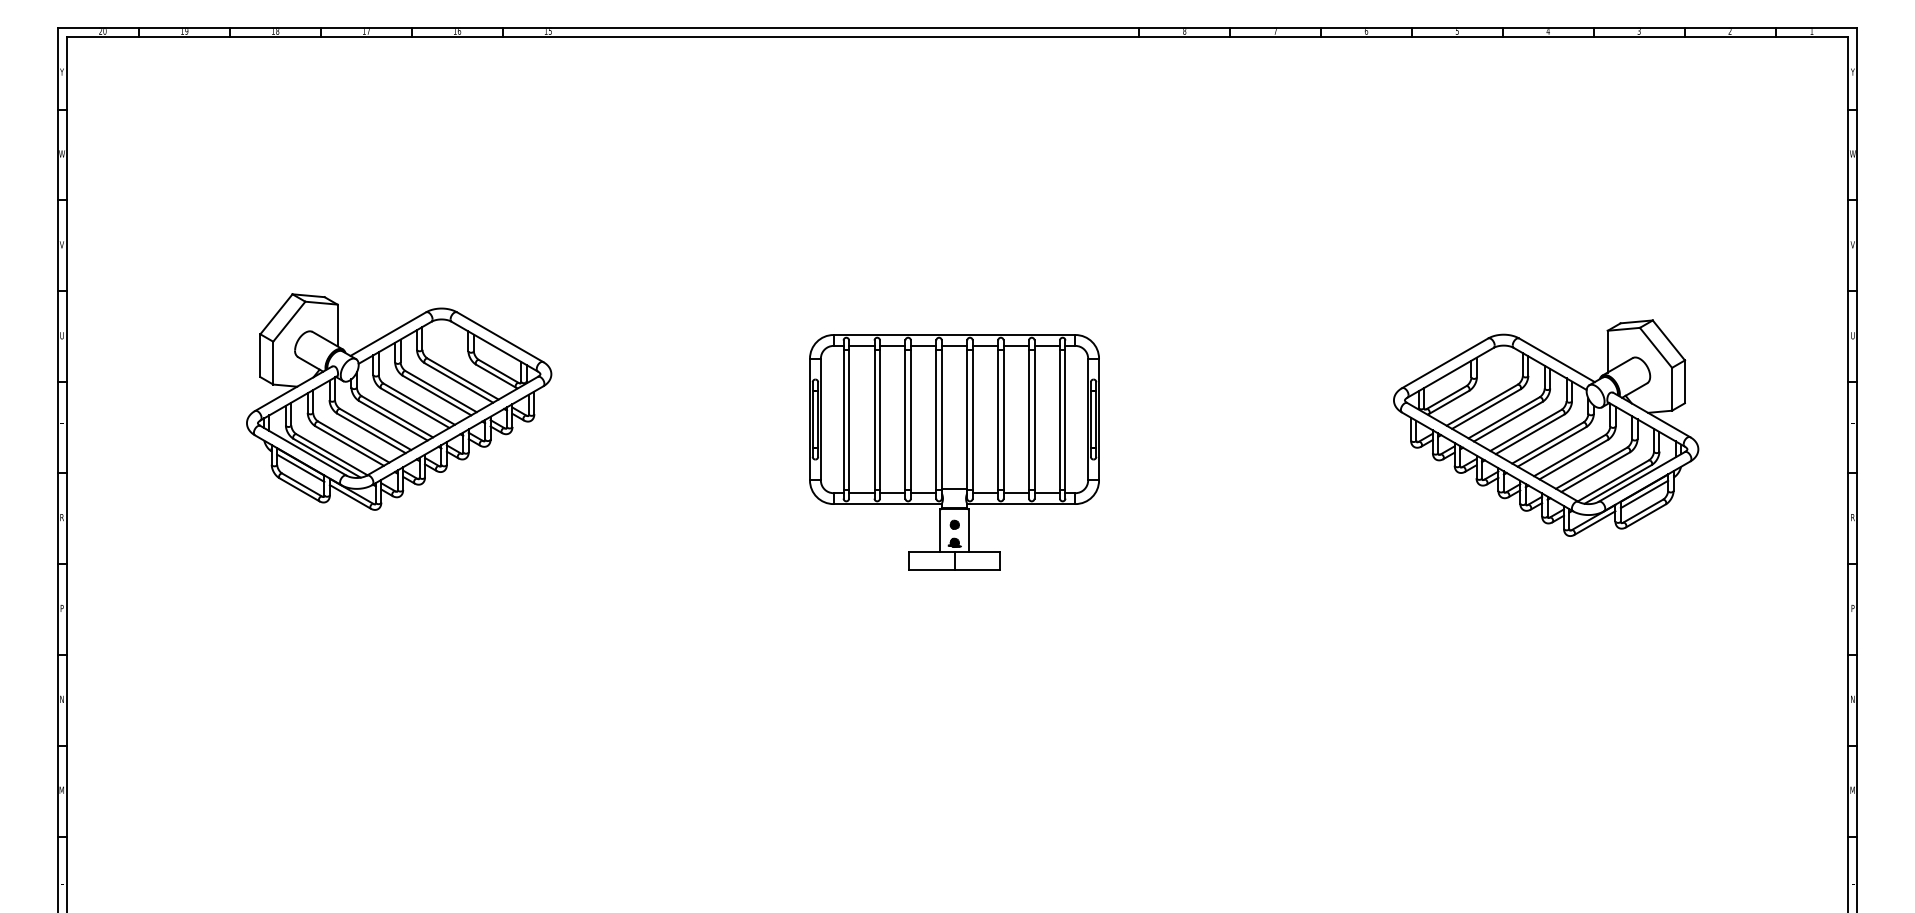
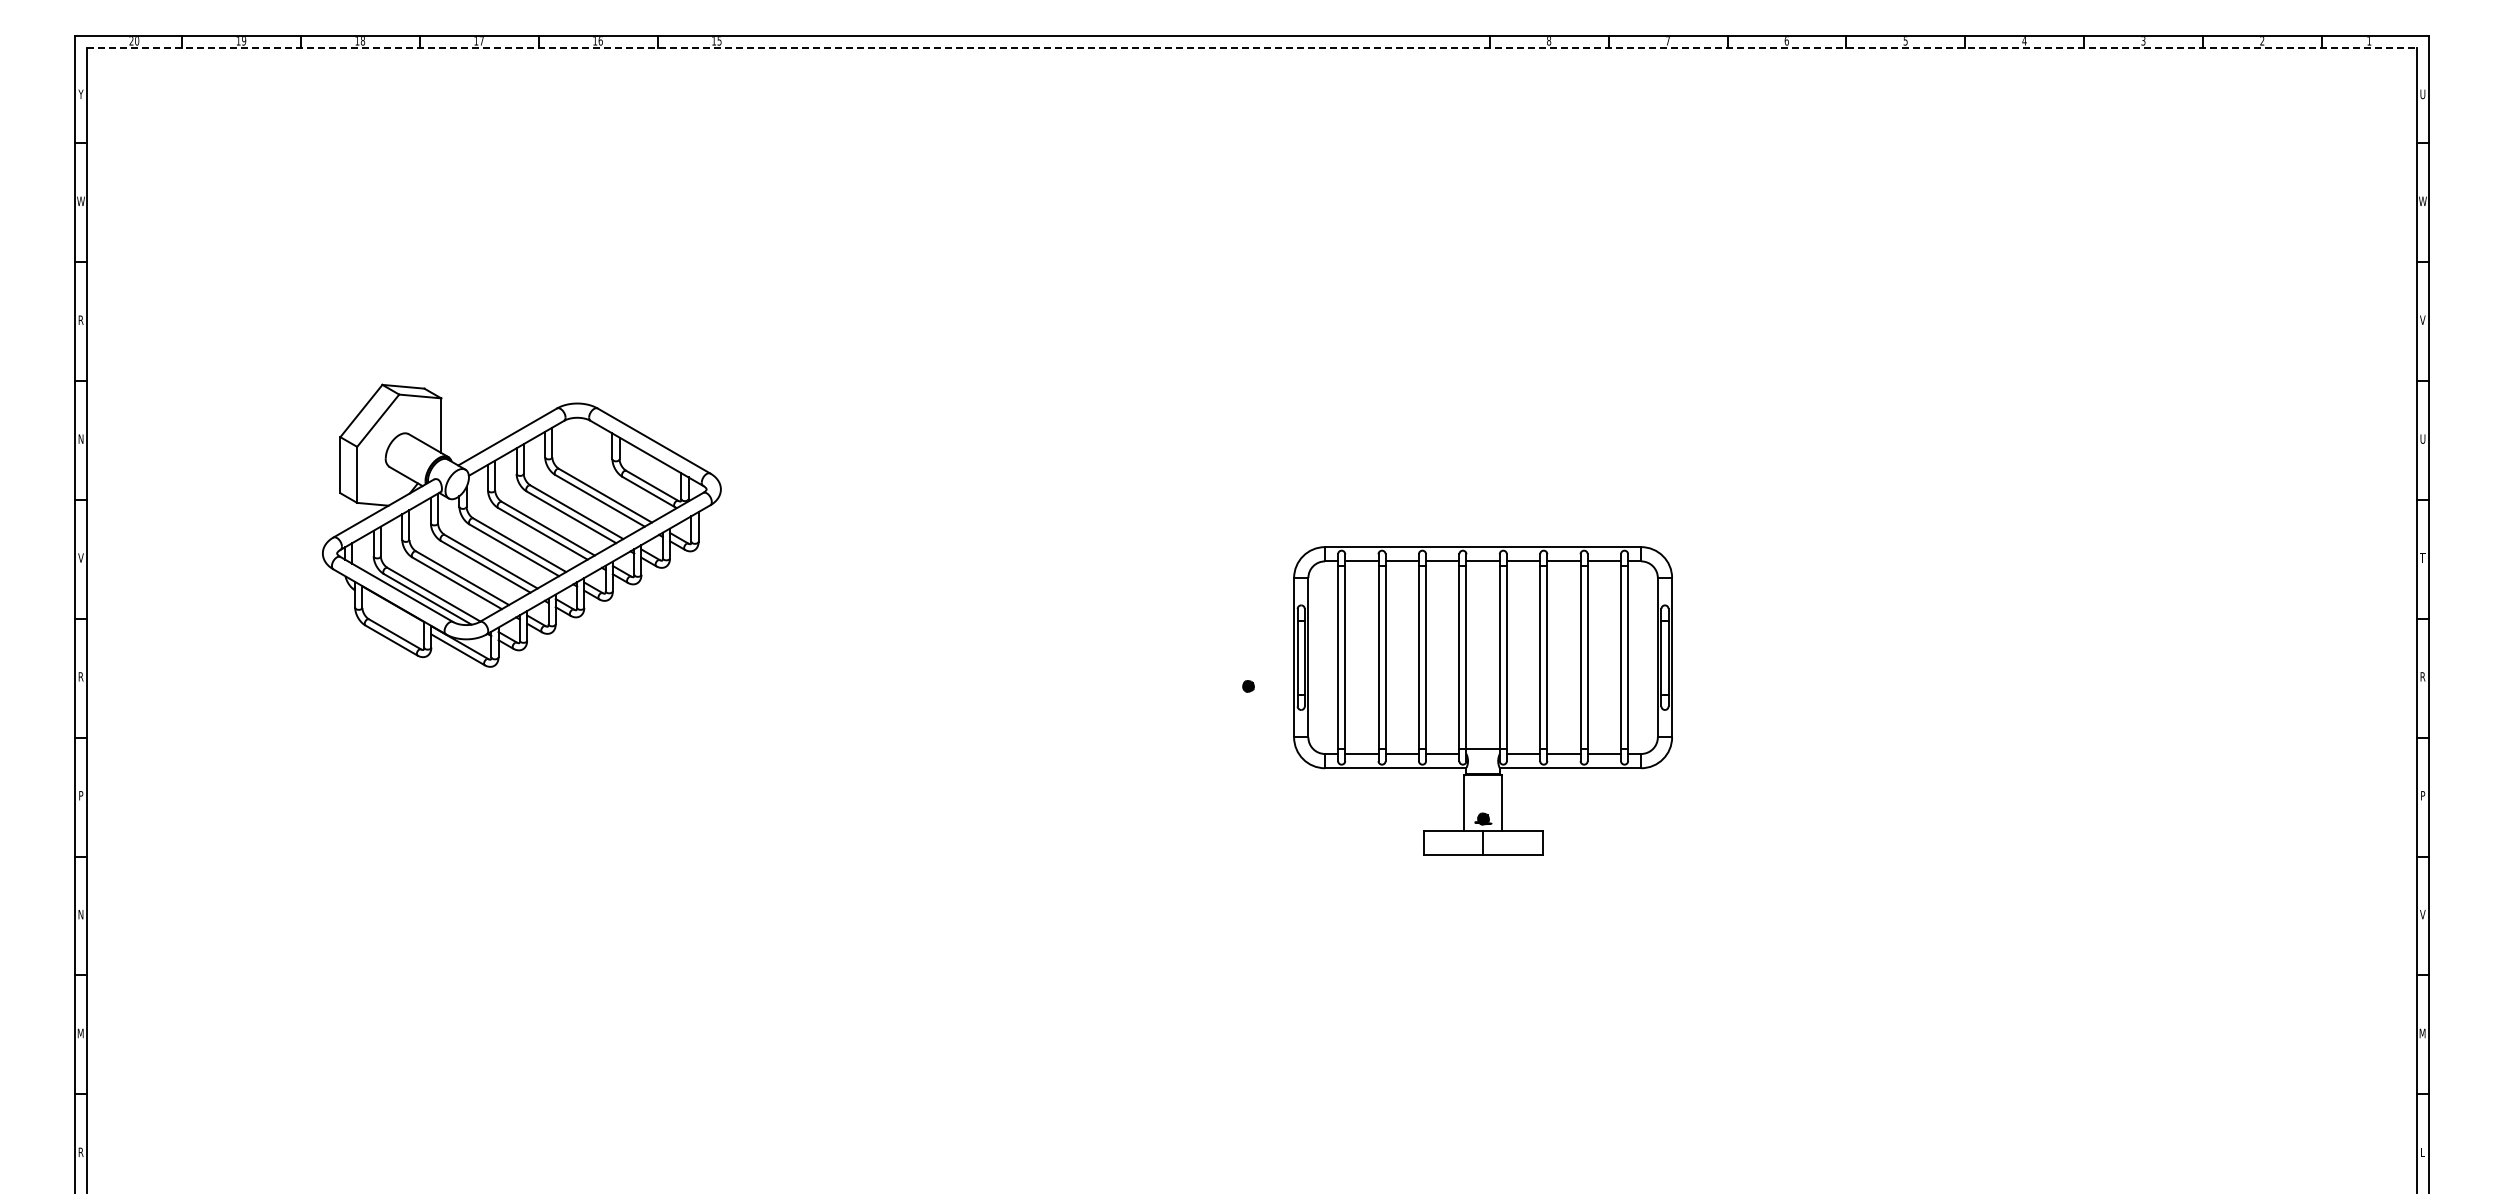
line: (957, 37) -> (1252, 48), solid -> dashed
text: (1852, 72) -> (2422, 94), Y -> U
text: (61, 244) -> (80, 319), V -> R
text: (61, 335) -> (80, 438), U -> N
text: (61, 426) -> (80, 557), T -> V
part: (1545, 427) -> (2021, 559), removed
part: (954, 452) -> (1482, 700), moved
line: (301, 468) -> (393, 612), removed
text: (1852, 699) -> (2422, 914), N -> V
text: (61, 880) -> (80, 1151), L -> R

